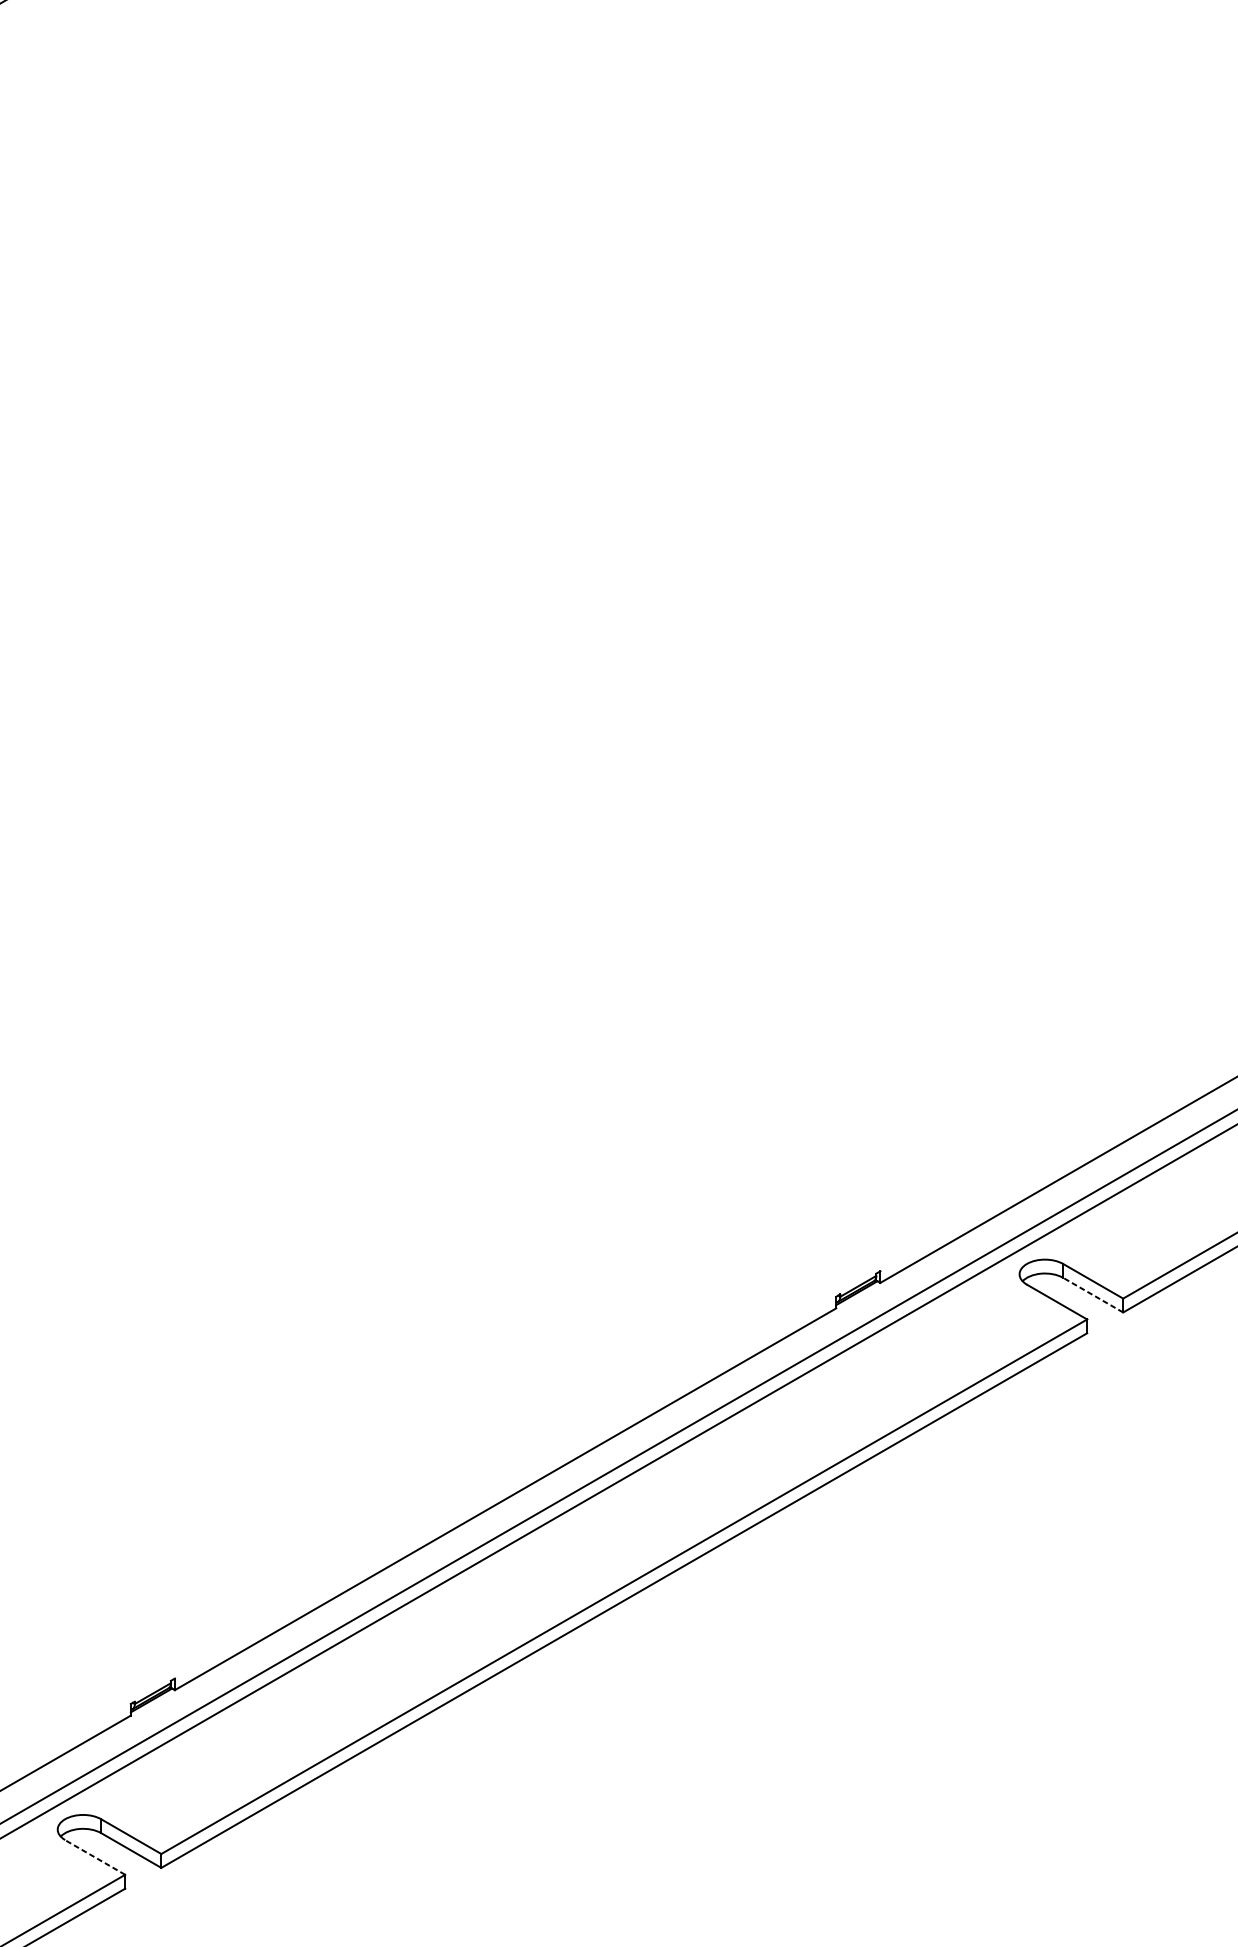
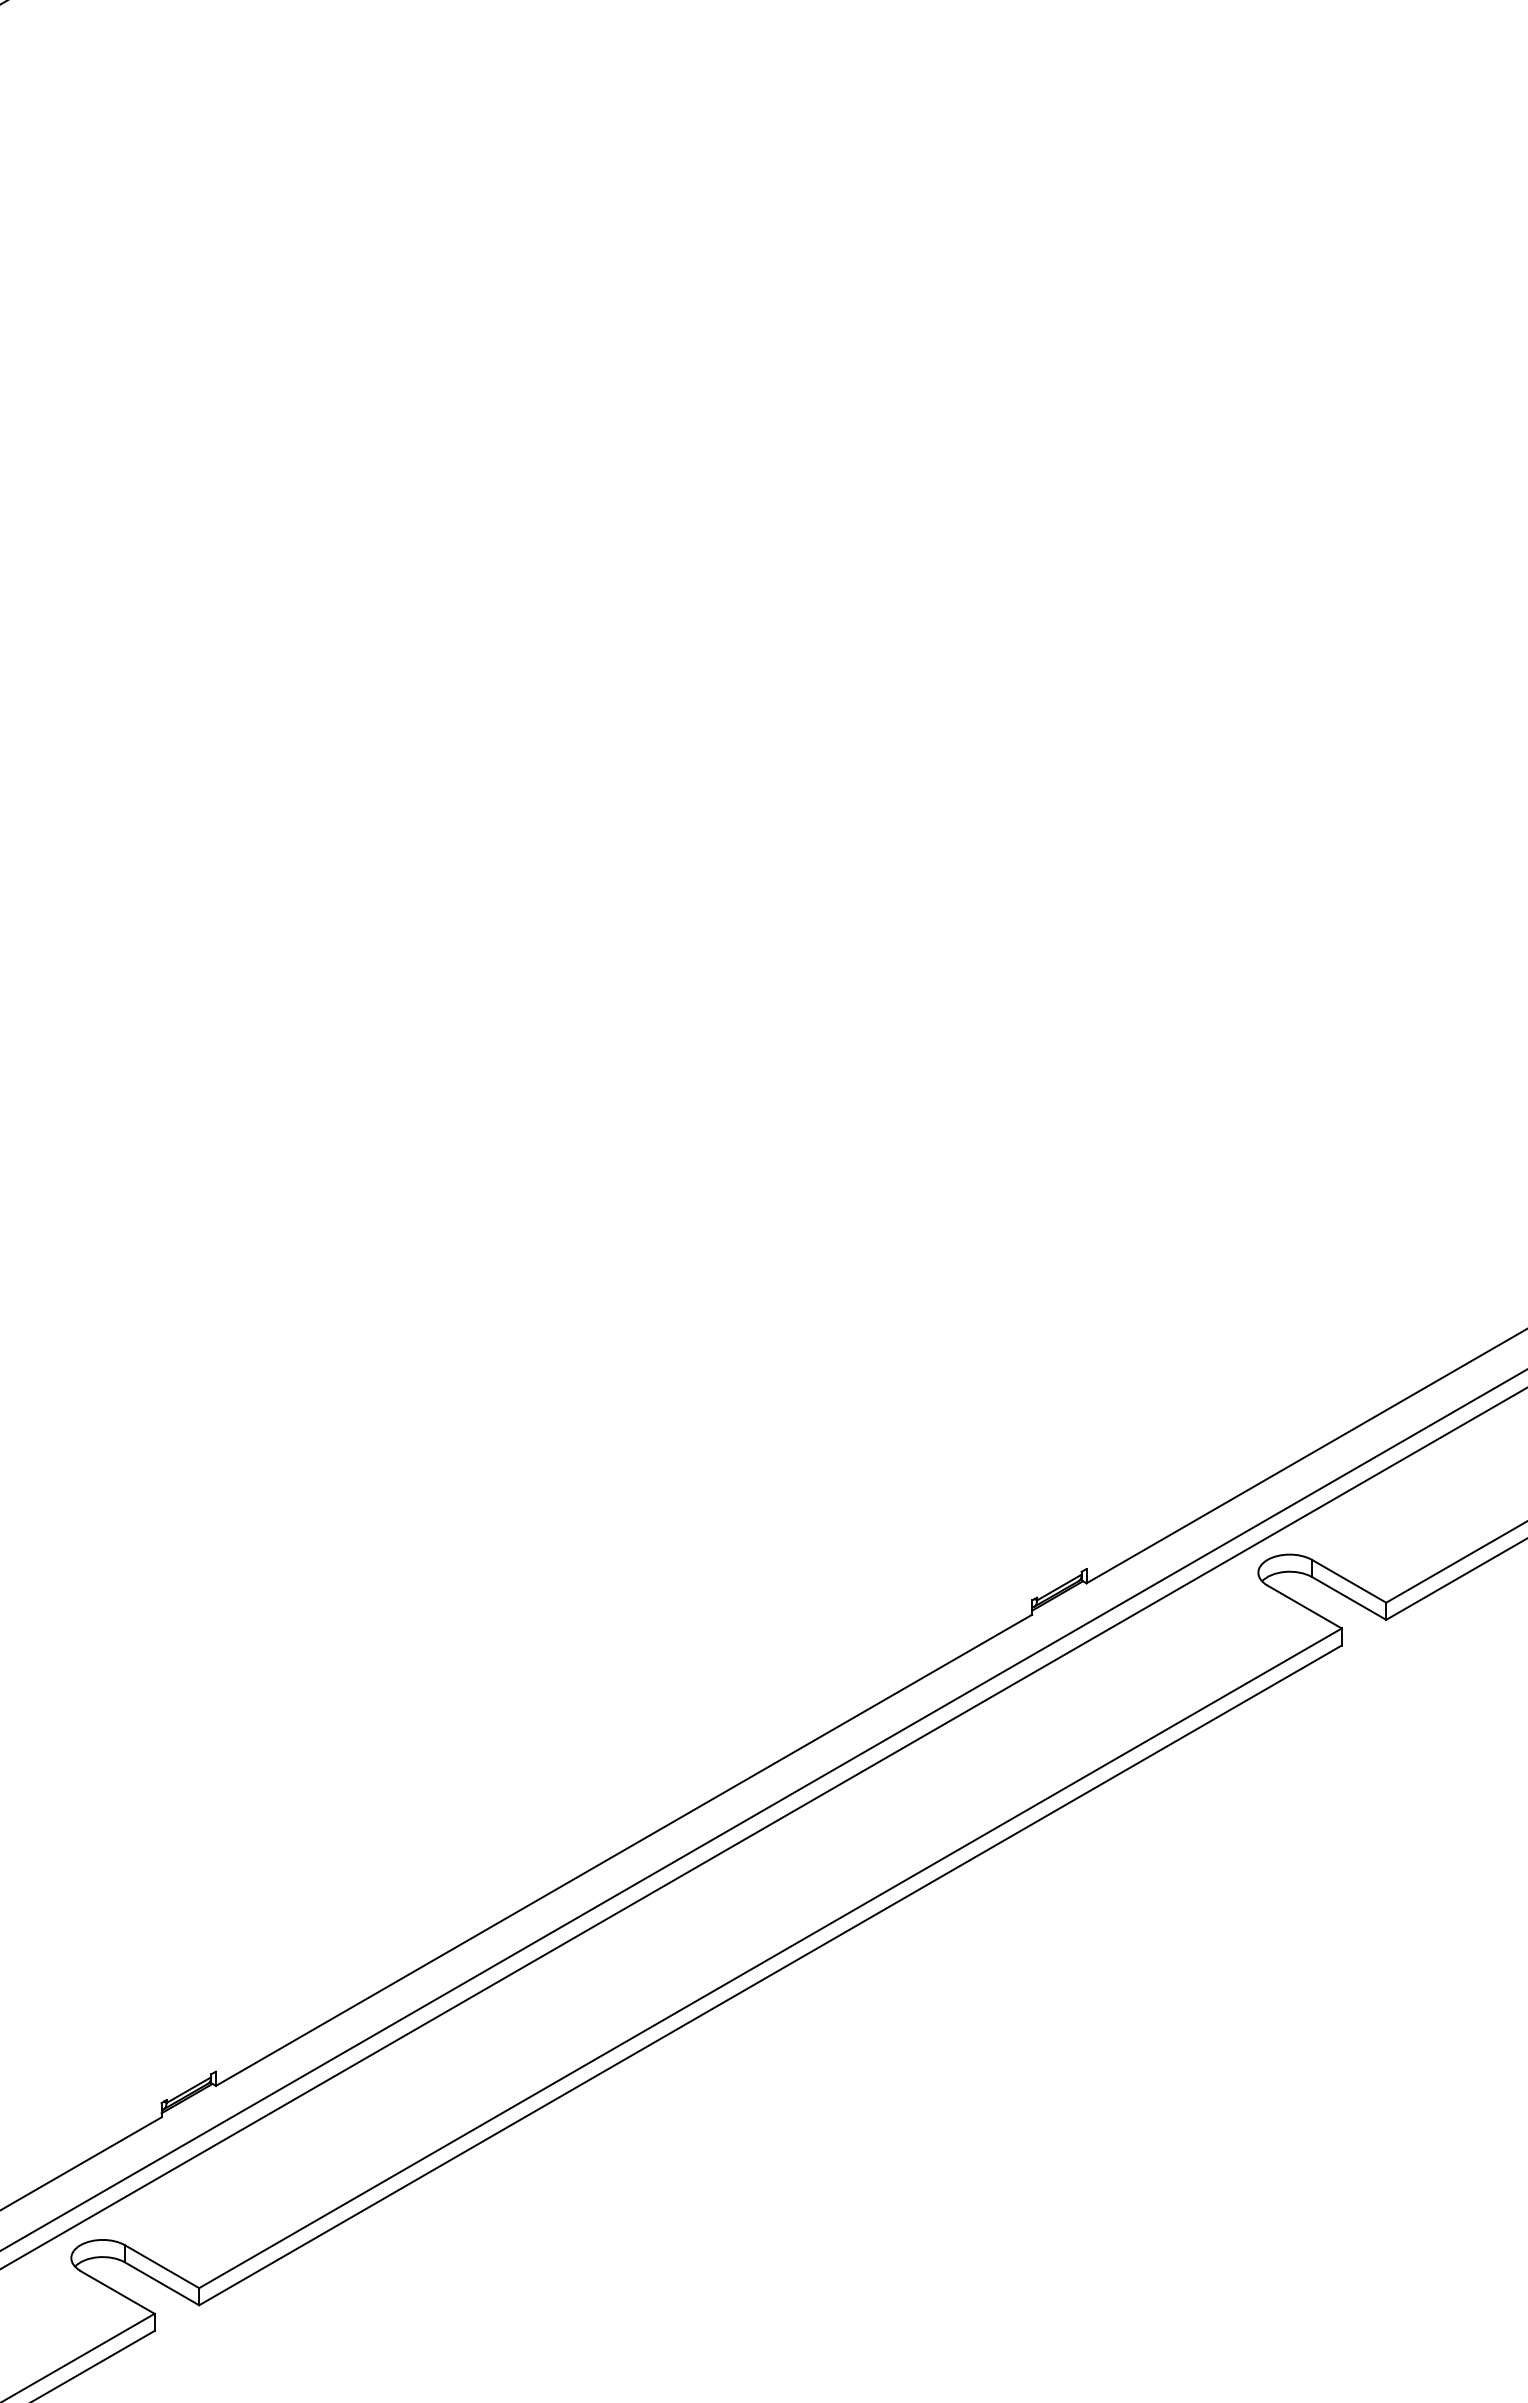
line: (1093, 1295) -> (1349, 1598), dashed -> solid
line: (95, 1857) -> (117, 2292), dashed -> solid

